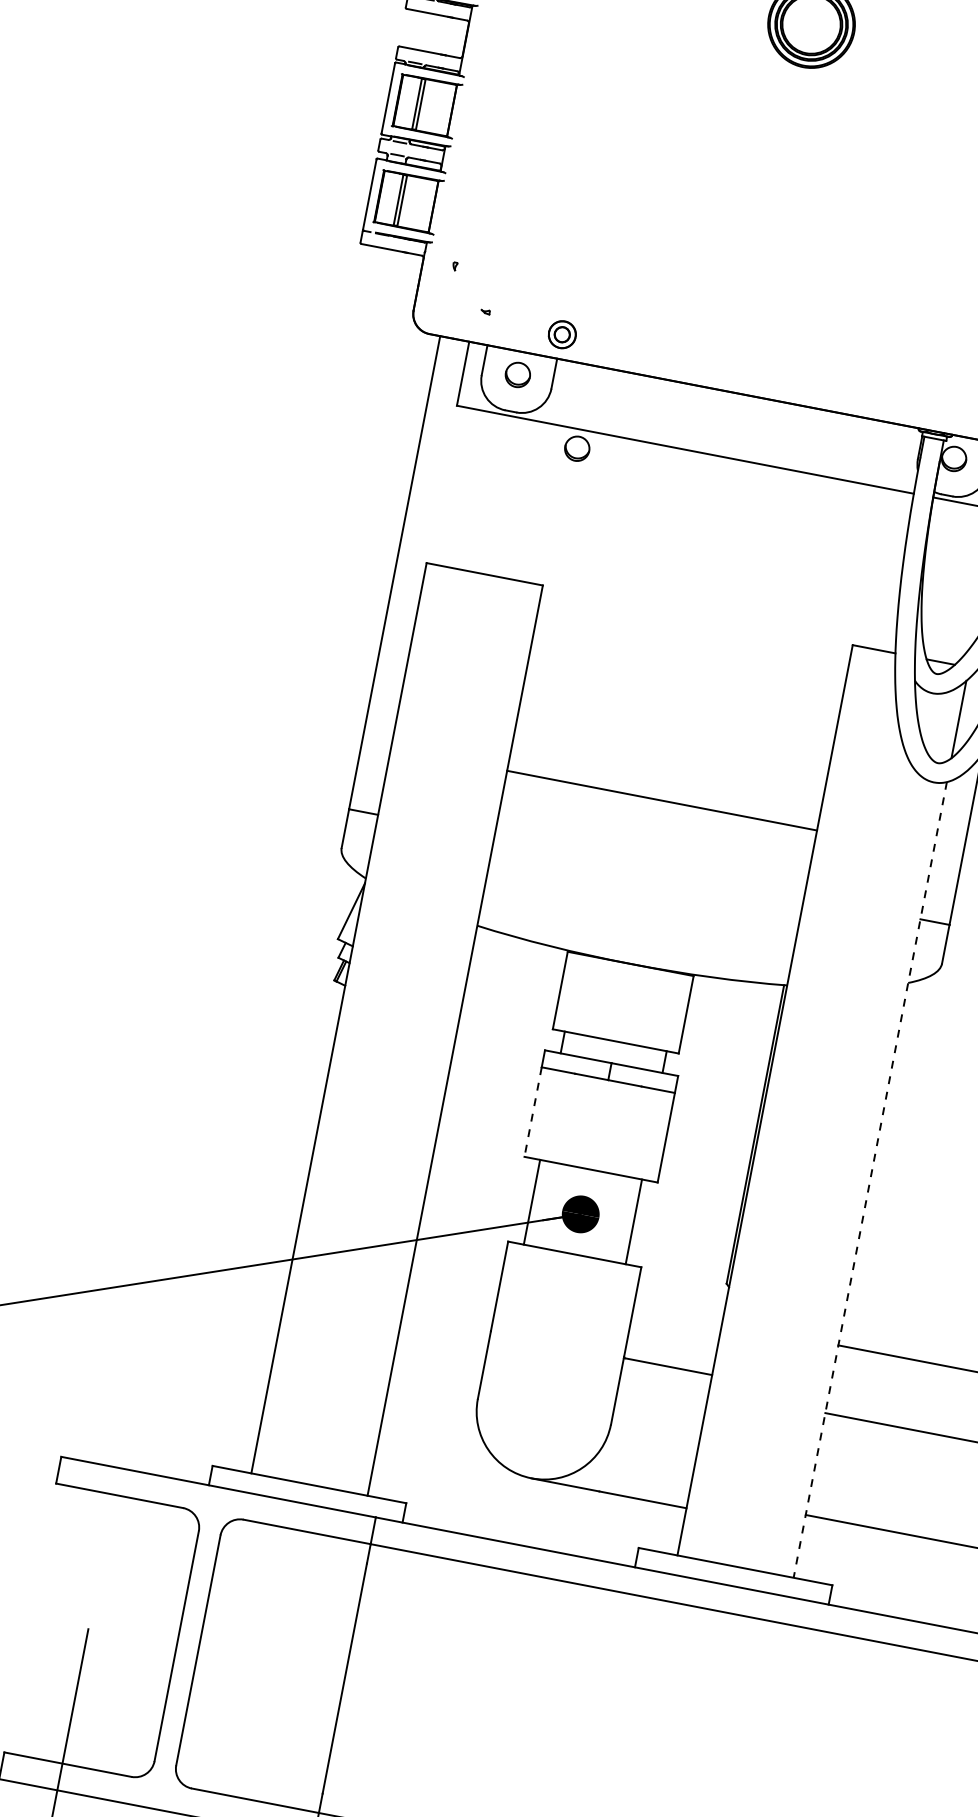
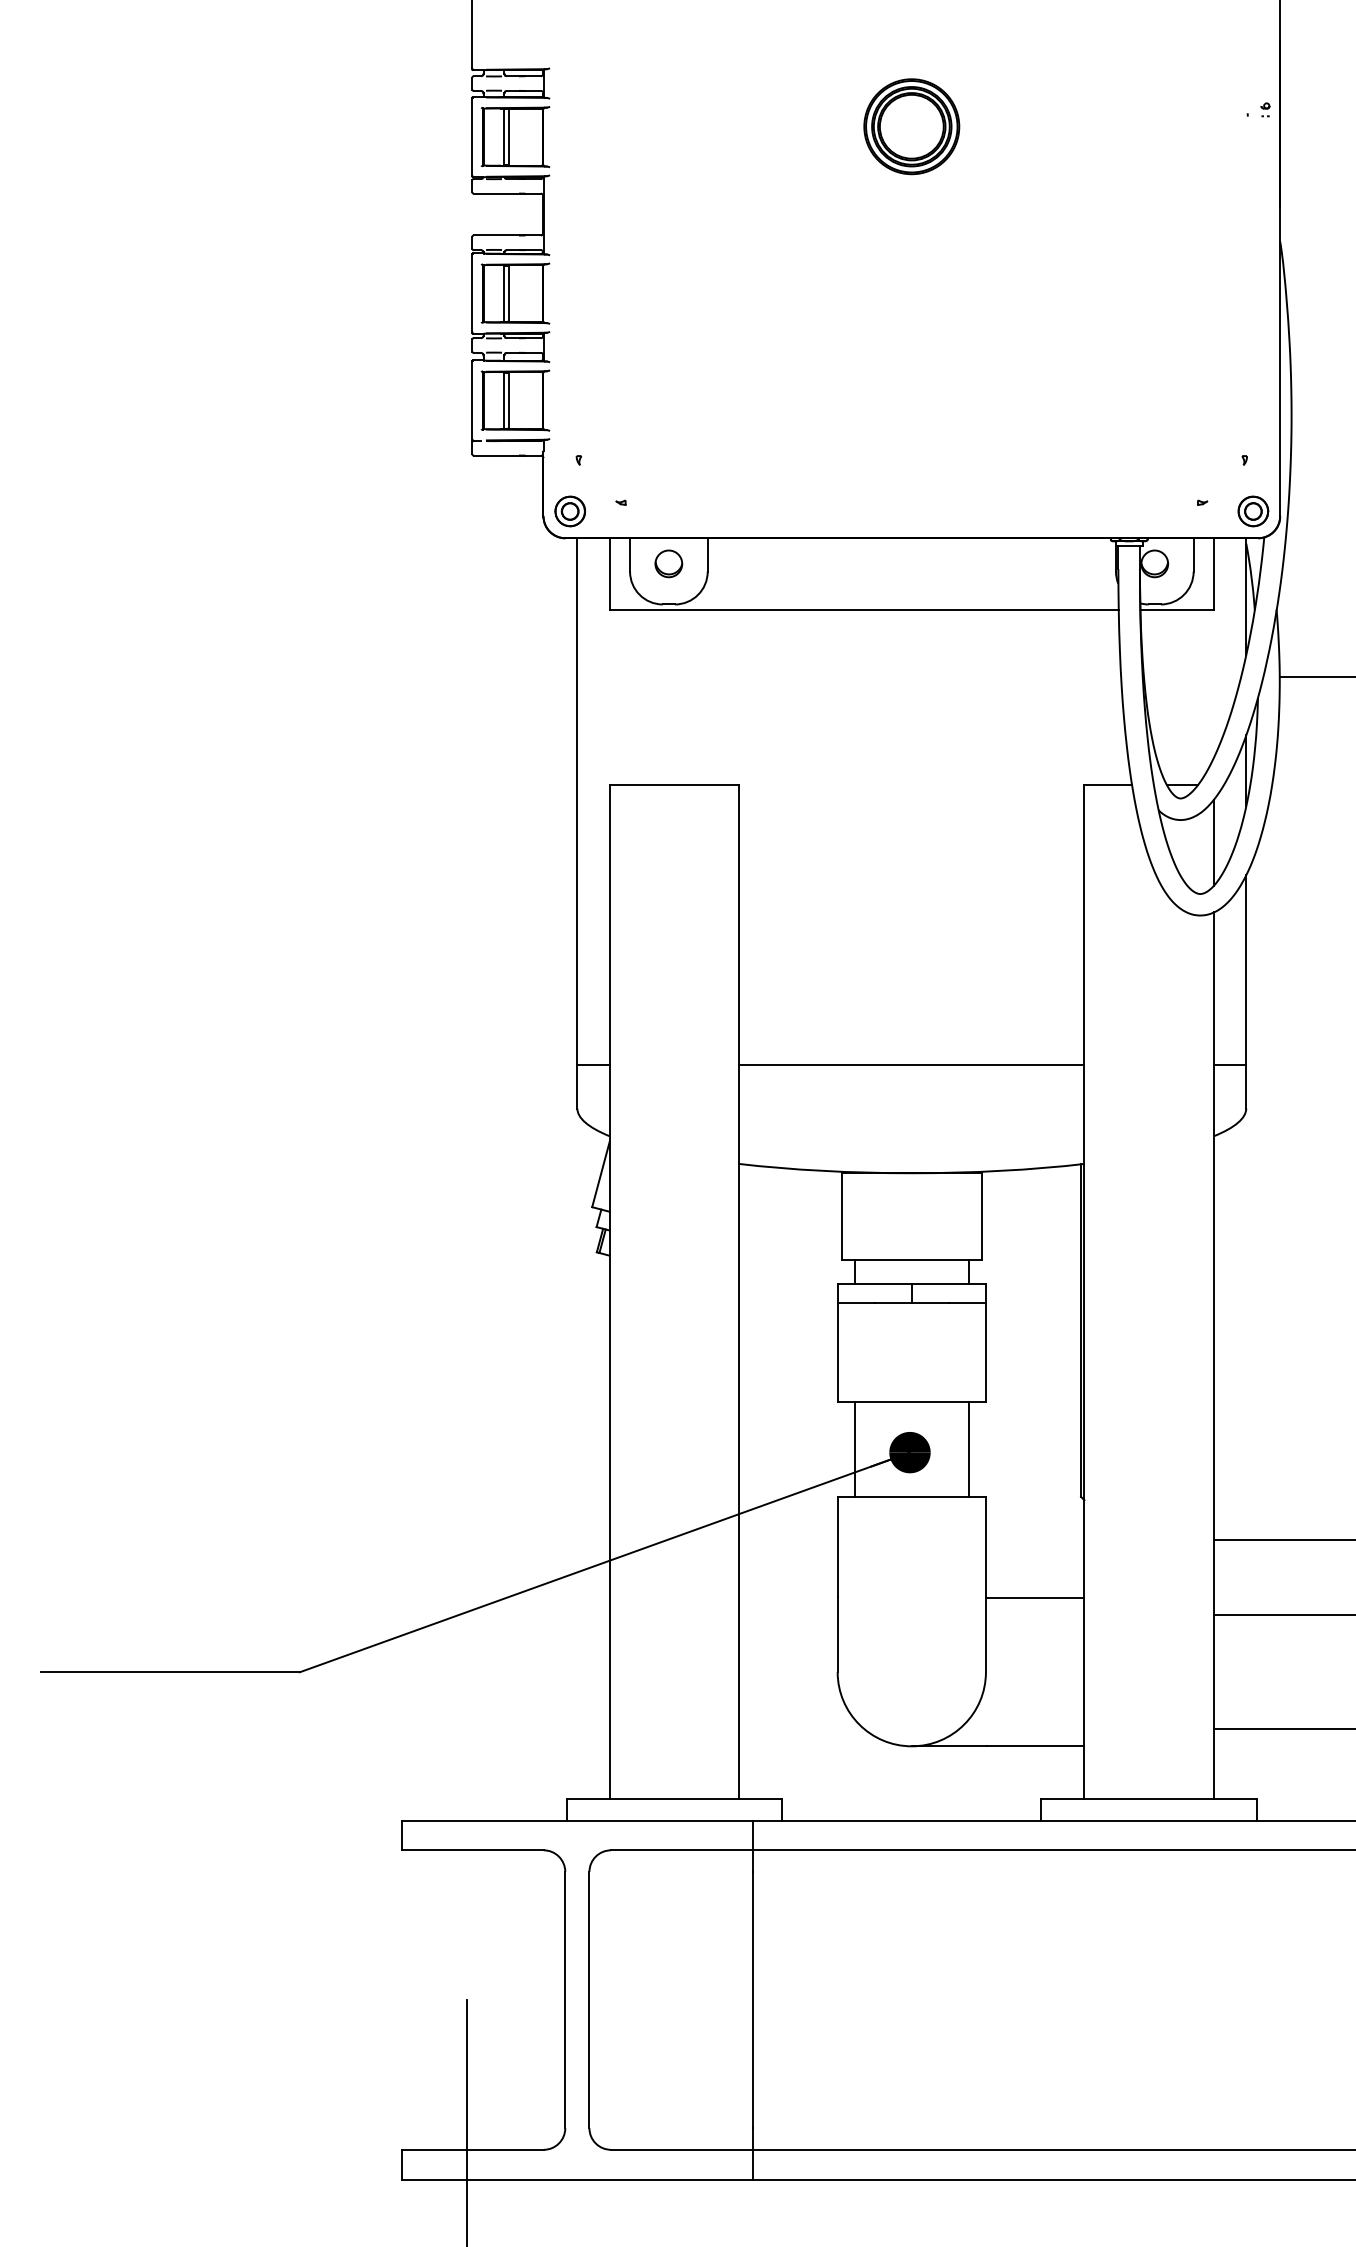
part: (561, 334) -> (569, 511), moved
part: (577, 448) -> (747, 630), removed
line: (661, 800) -> (911, 1065), moved
line: (532, 1111) -> (837, 1352), dashed -> solid
line: (869, 1180) -> (1213, 1356), dashed -> solid

